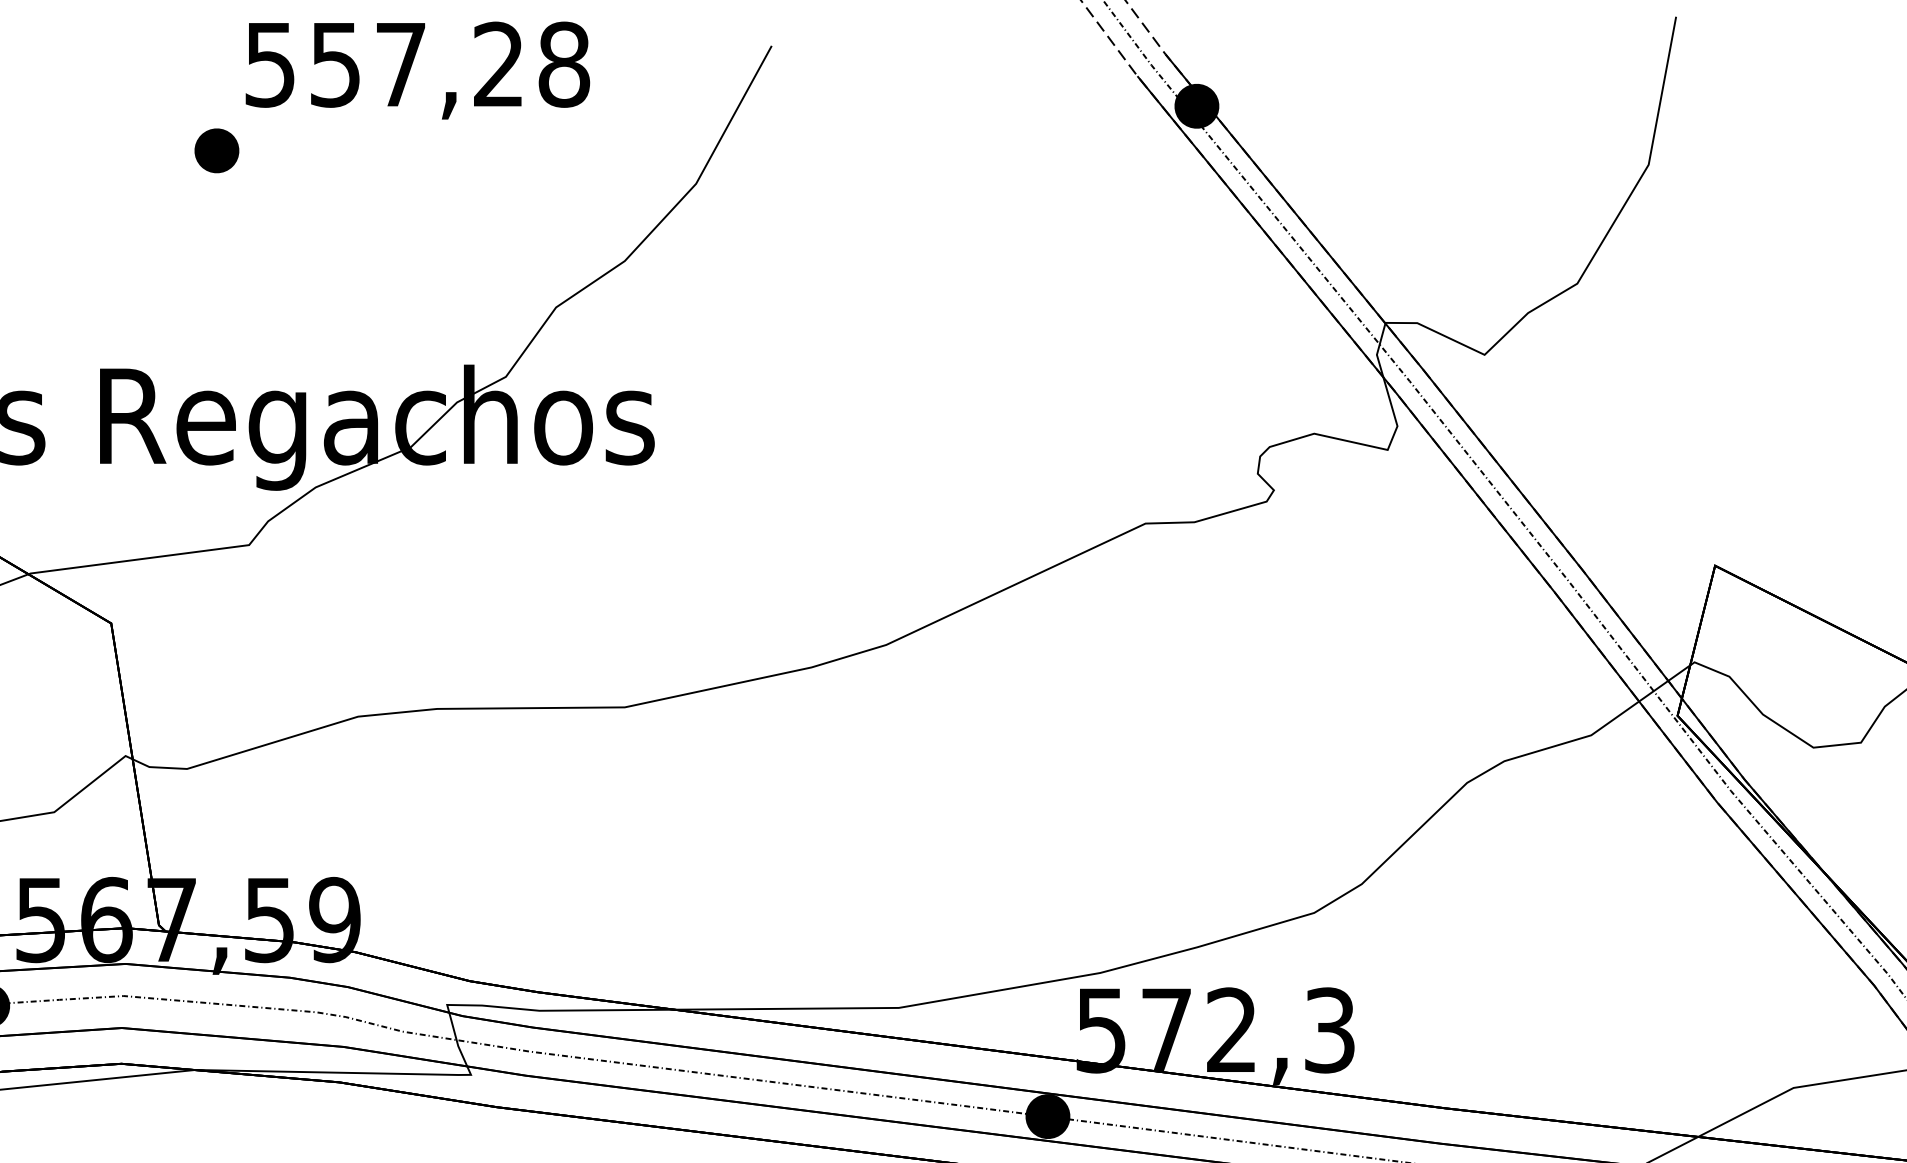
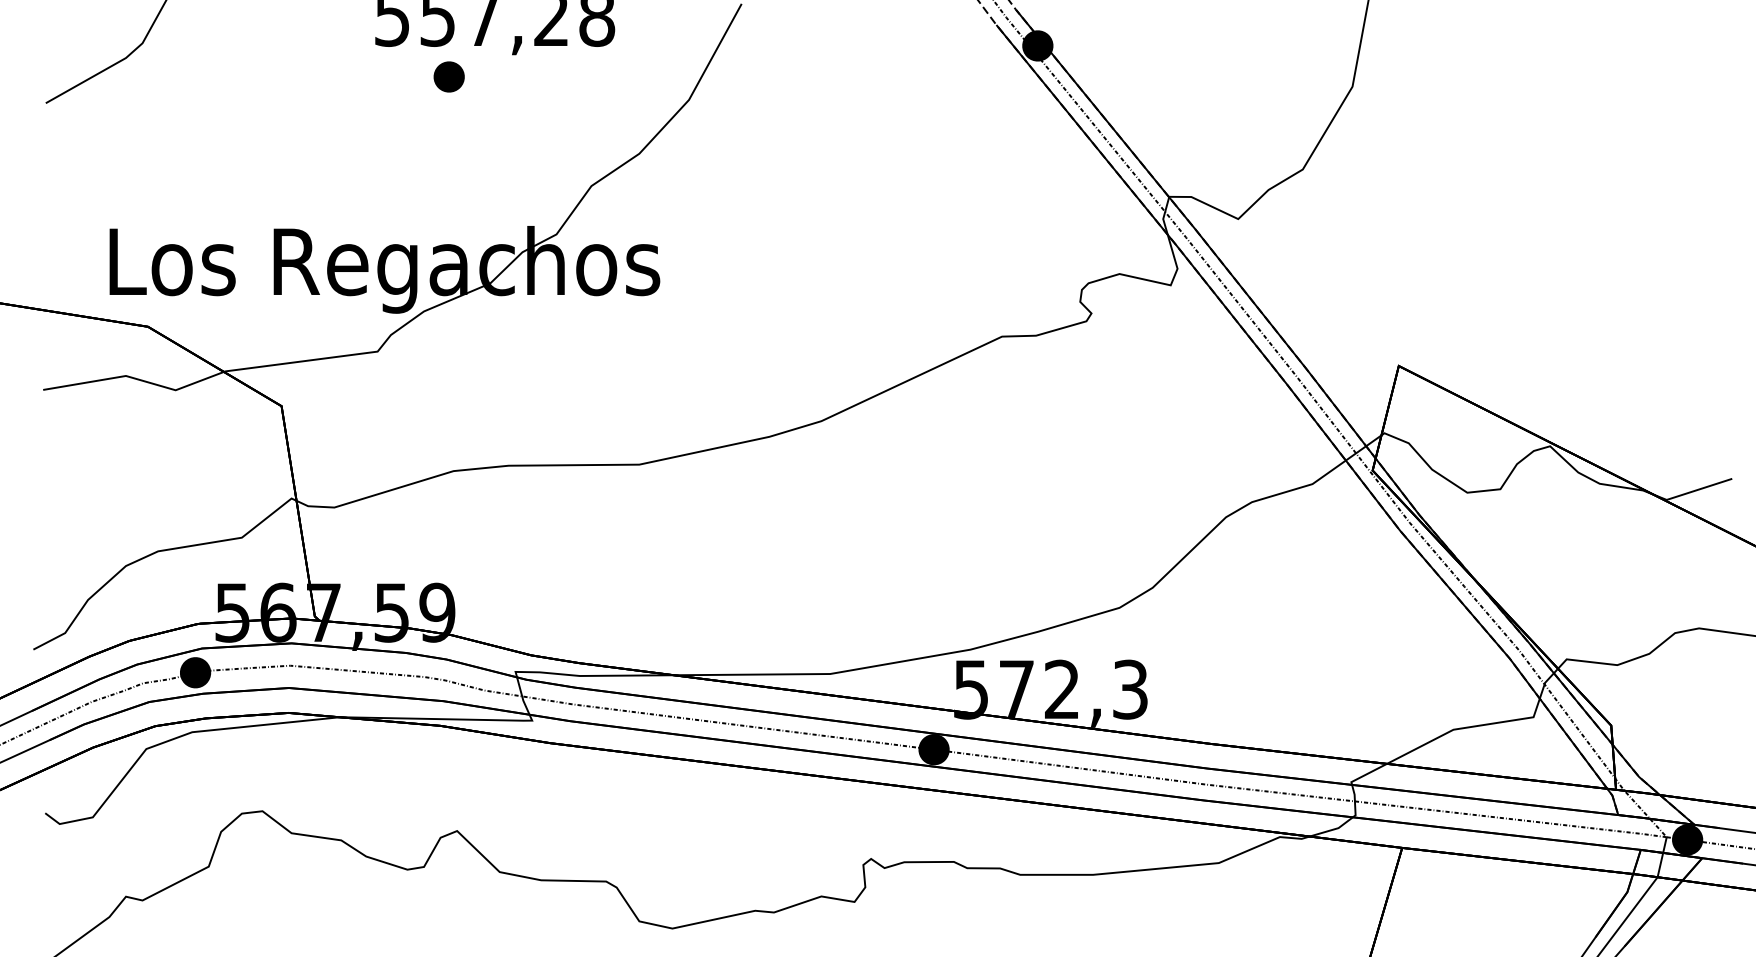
part: (215, 150) -> (448, 76), moved

